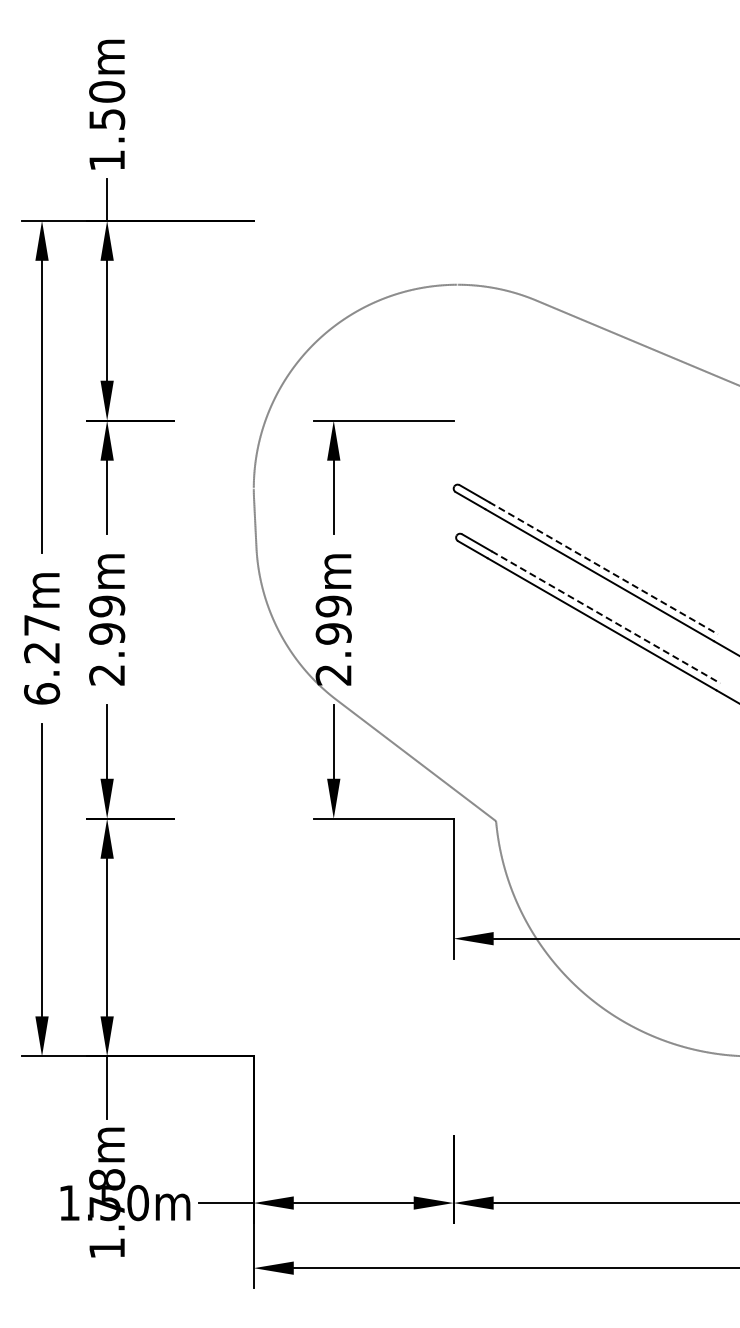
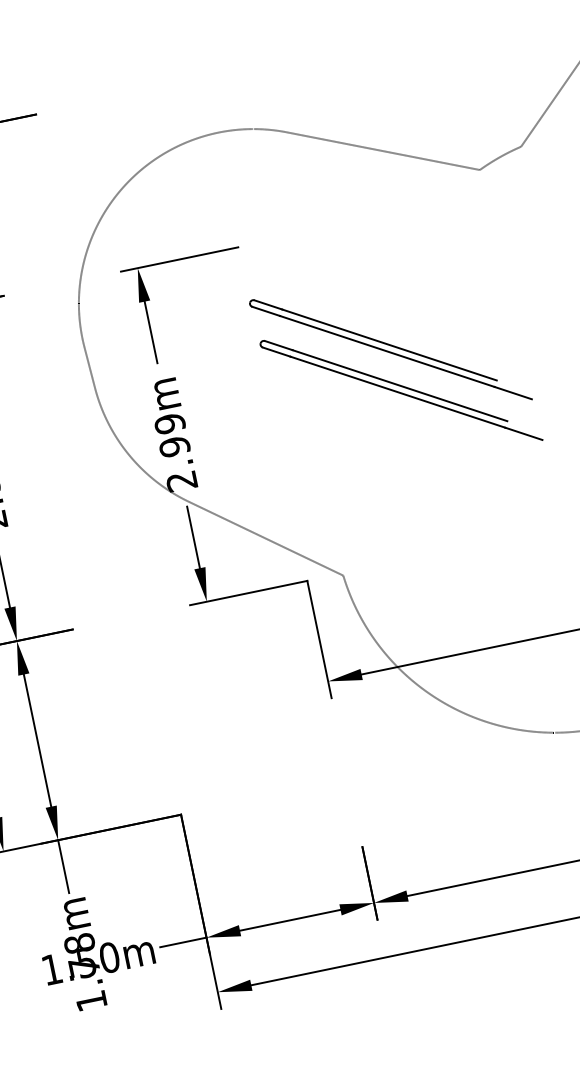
line: (604, 568) -> (390, 345), dashed -> solid
line: (606, 617) -> (400, 385), dashed -> solid

